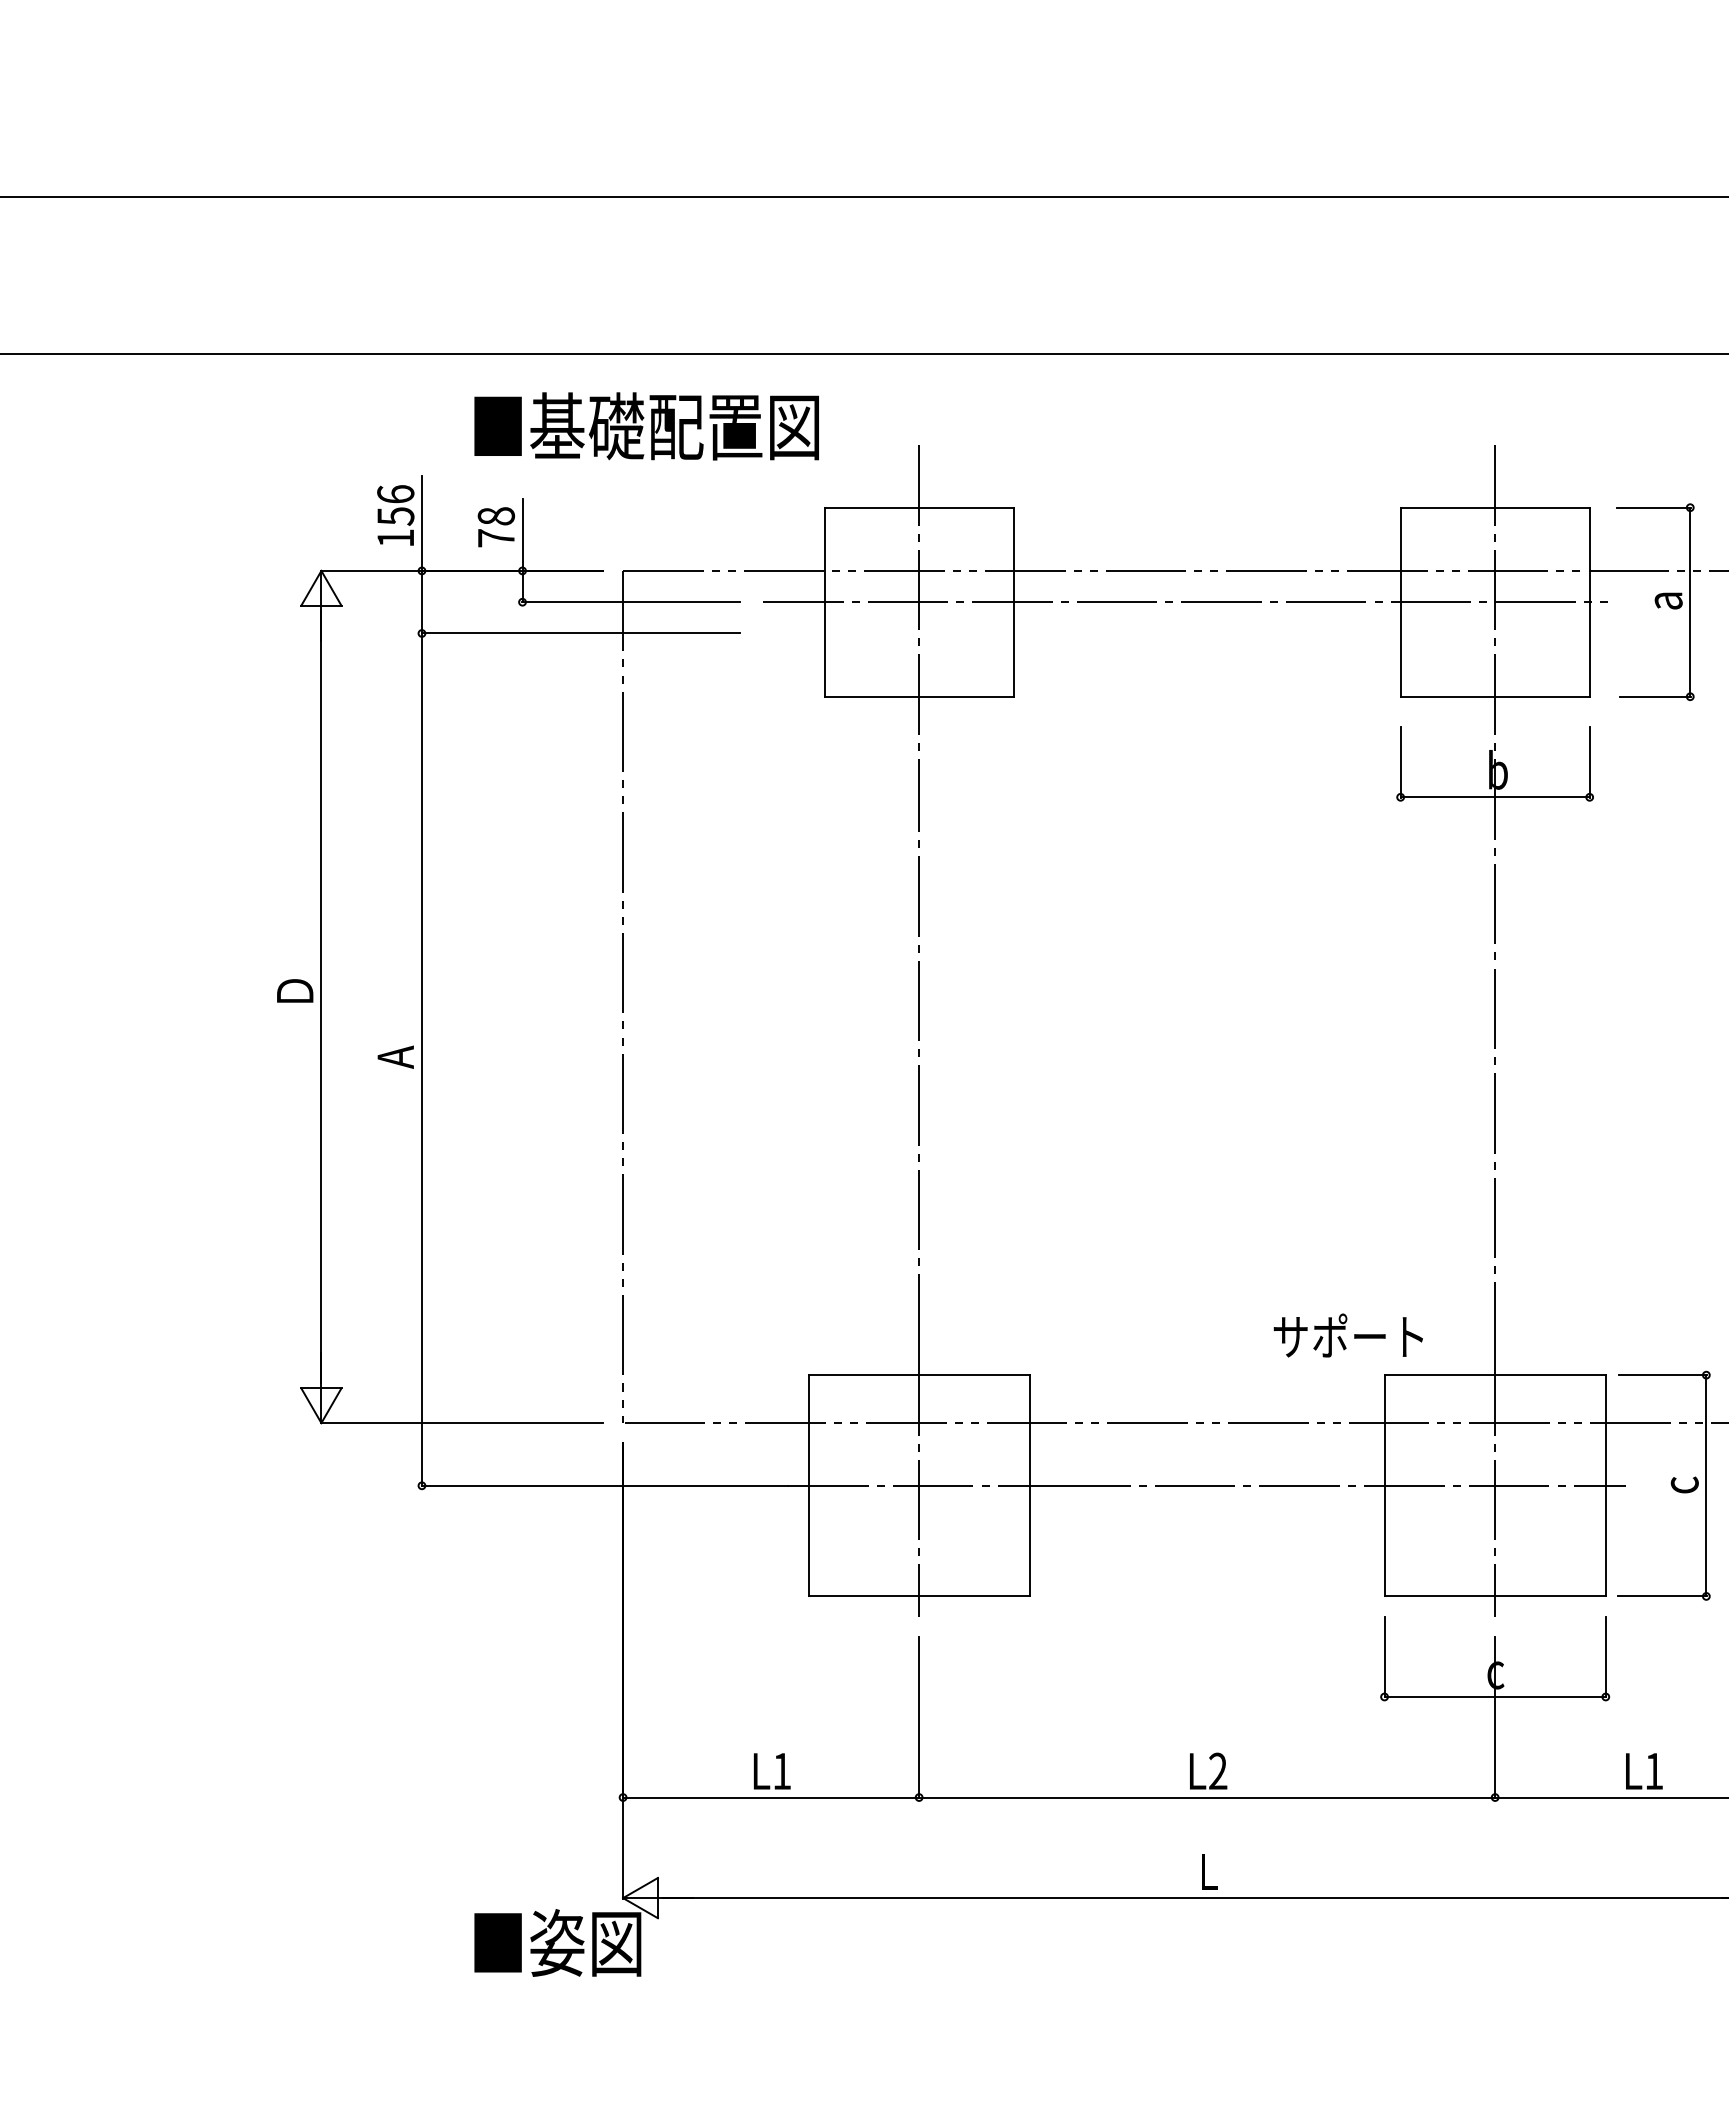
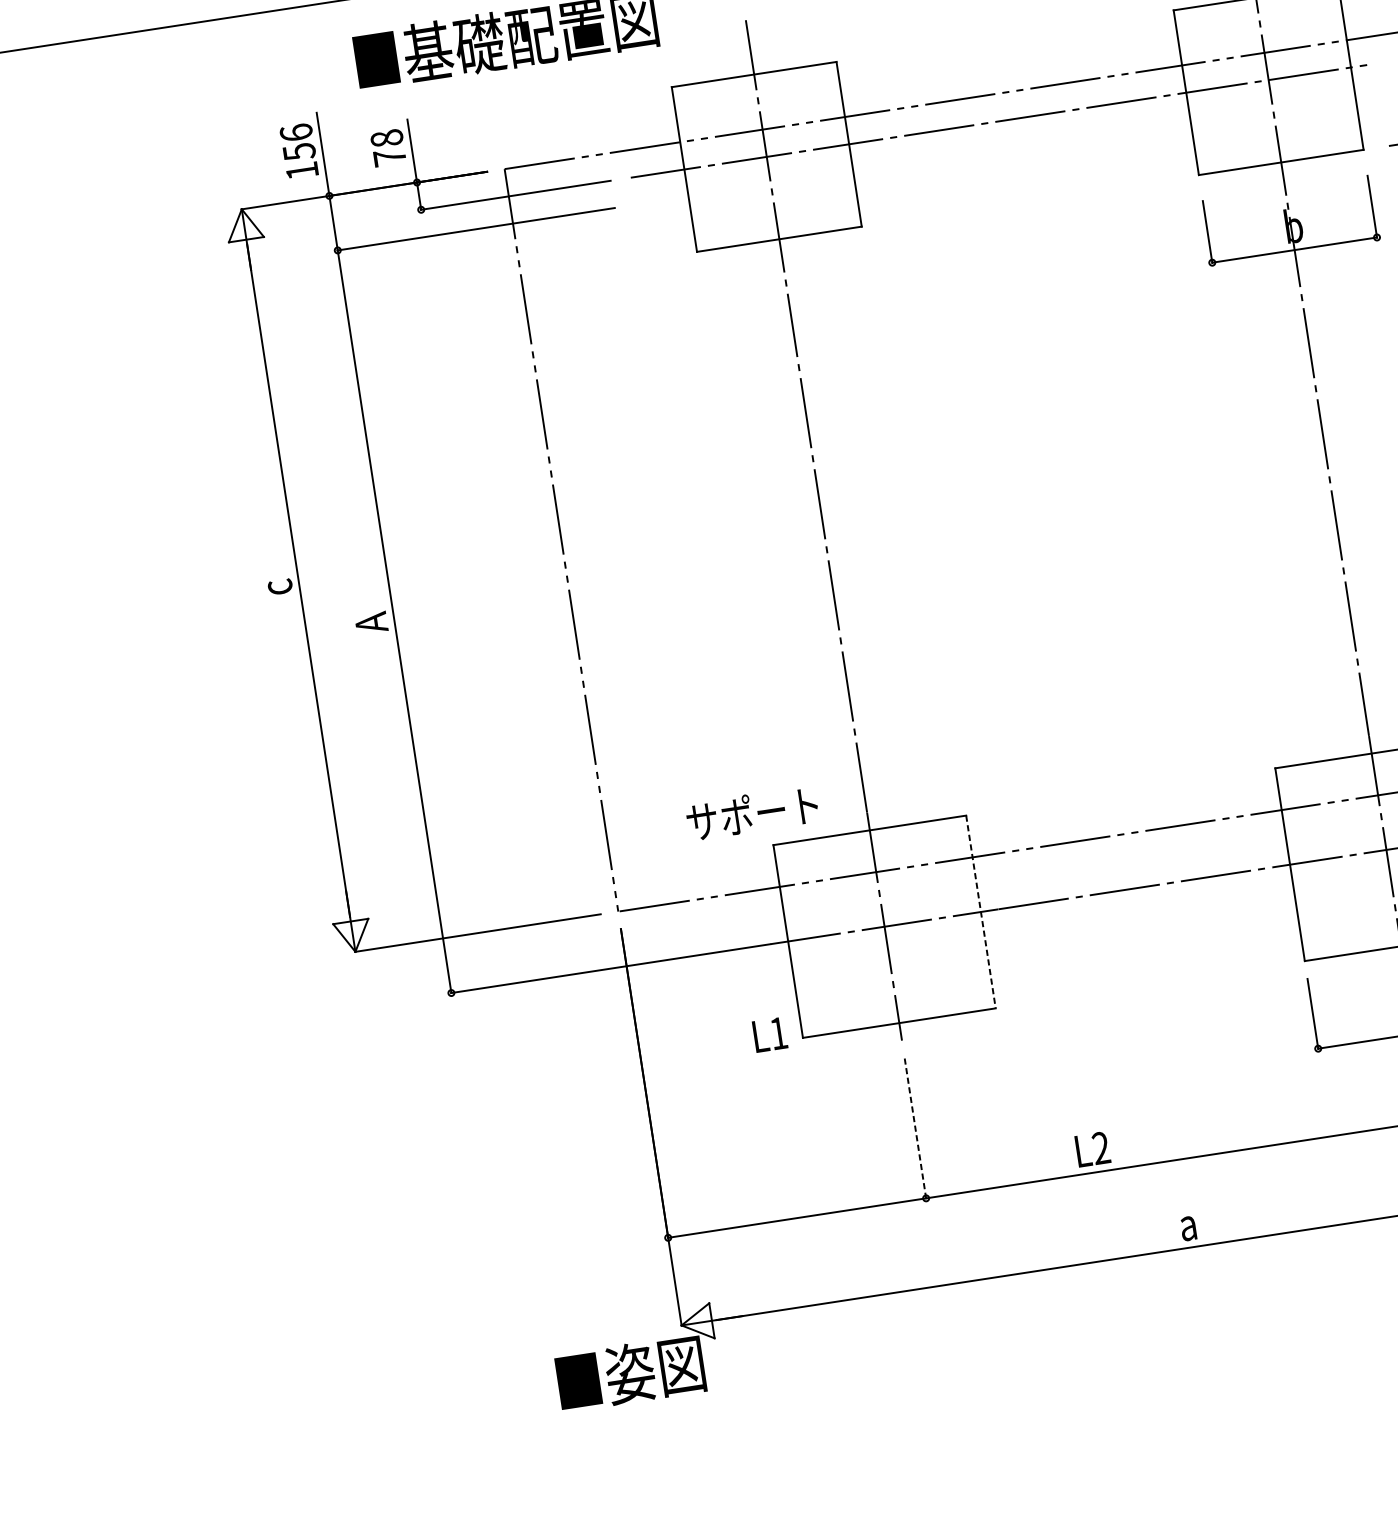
text: (295, 994) -> (275, 581), Ｄ -> c
text: (1347, 1335) -> (751, 813), moved
line: (1029, 1485) -> (980, 911), solid -> dashed
line: (919, 1718) -> (915, 1129), solid -> dashed
text: (1208, 1770) -> (1092, 1148), moved
text: (771, 1771) -> (769, 1035), moved
text: (1208, 1872) -> (1188, 1225), L -> a

